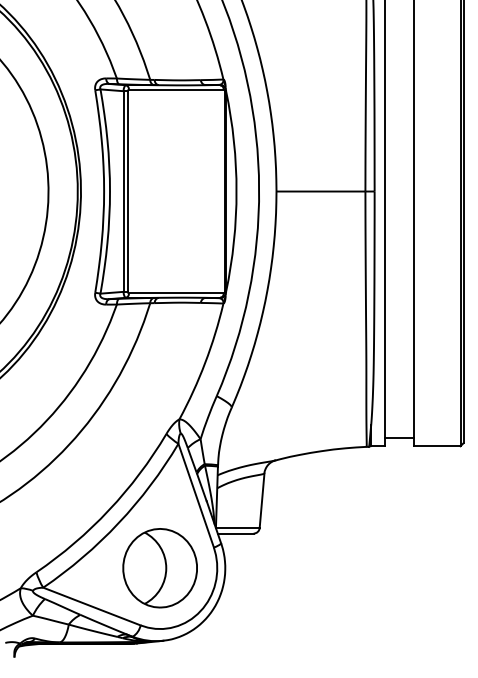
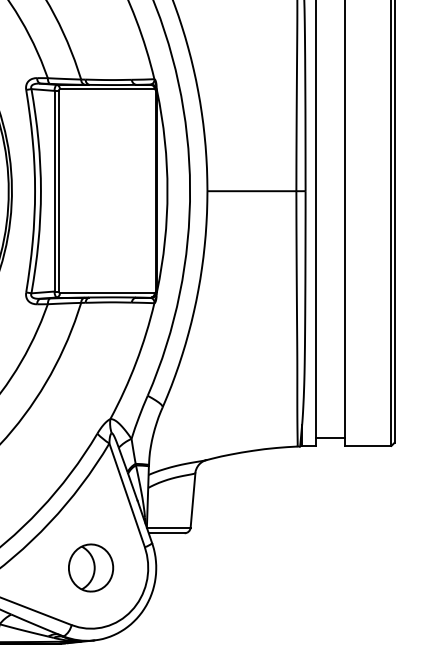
part: (159, 568) -> (90, 568), size x0.6

